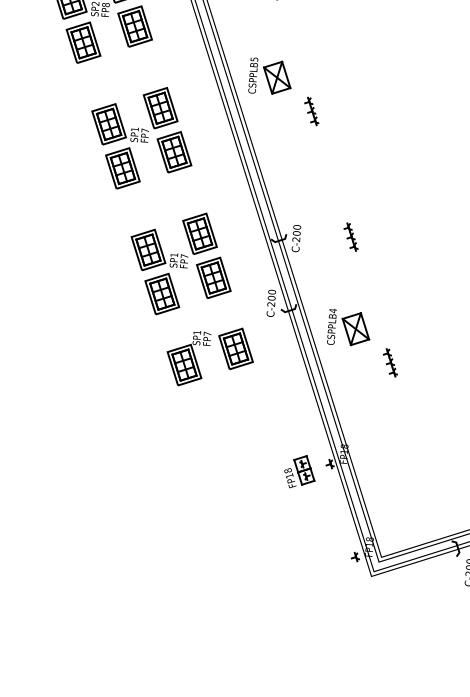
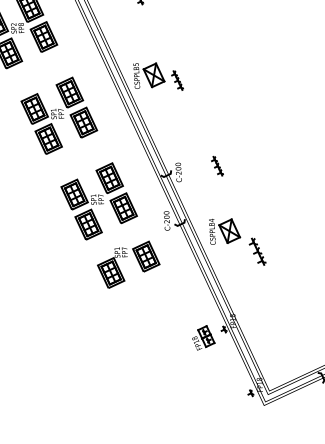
part: (269, 75) -> (148, 74), moved
part: (389, 362) -> (256, 251), size x1.4

